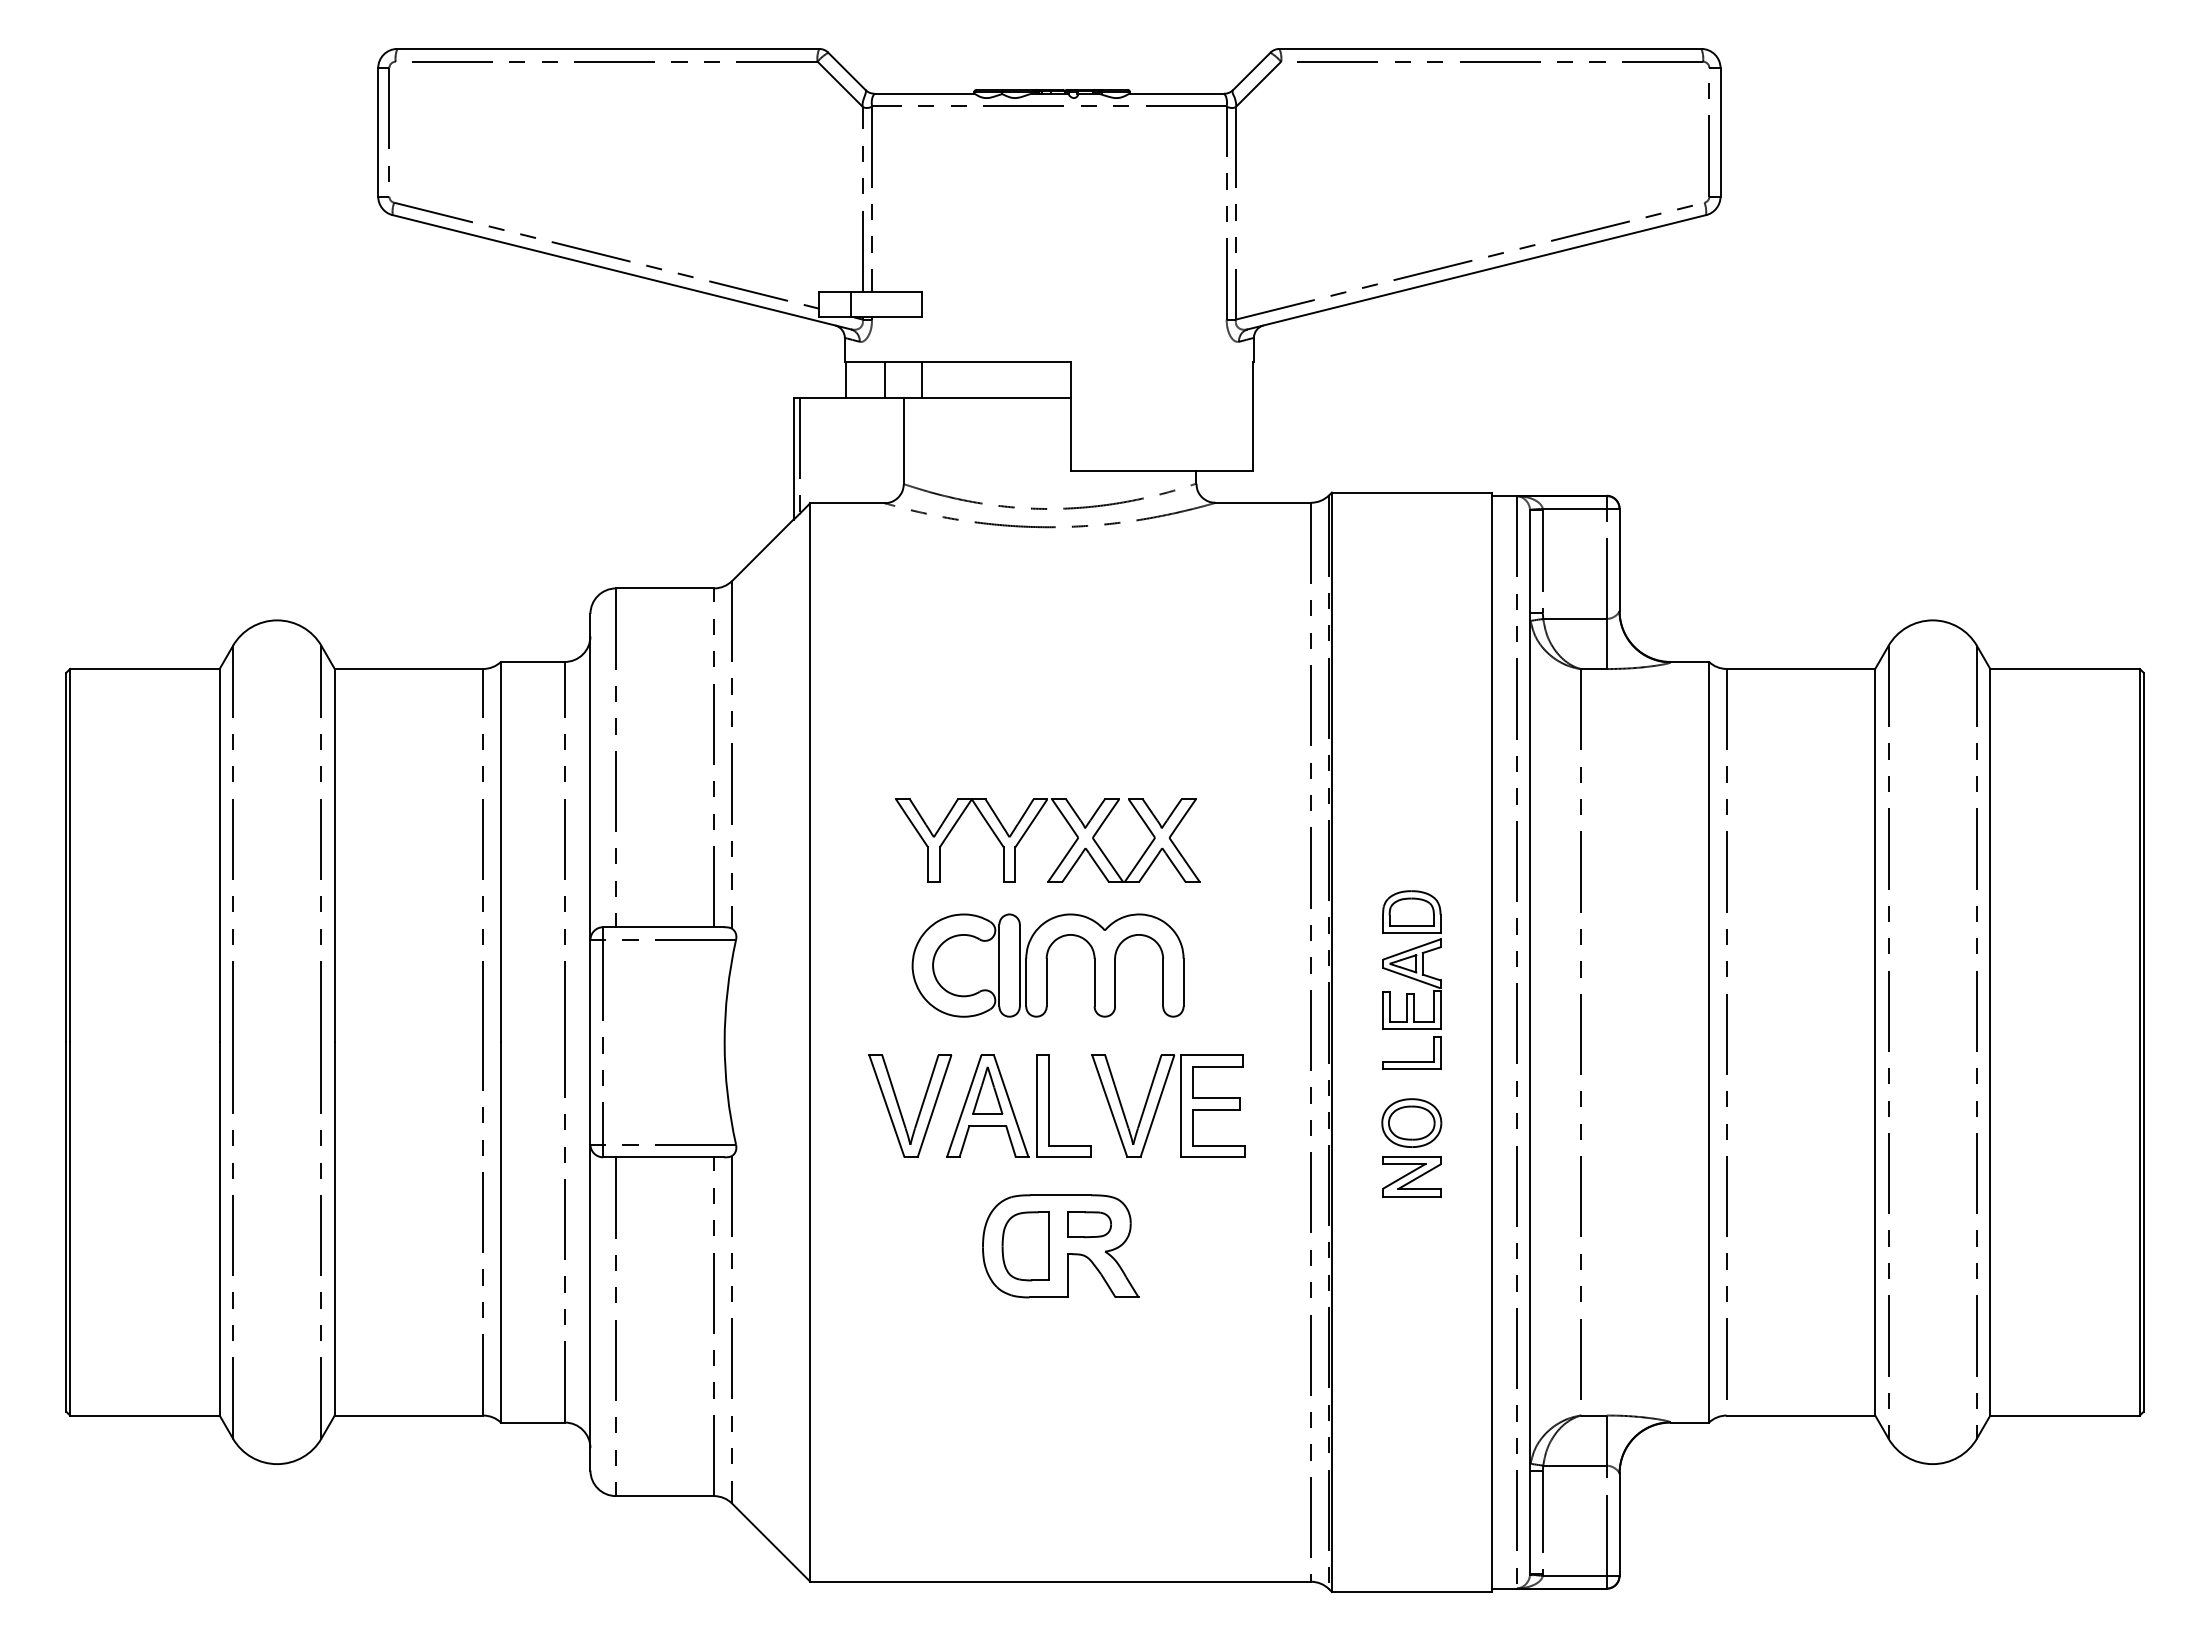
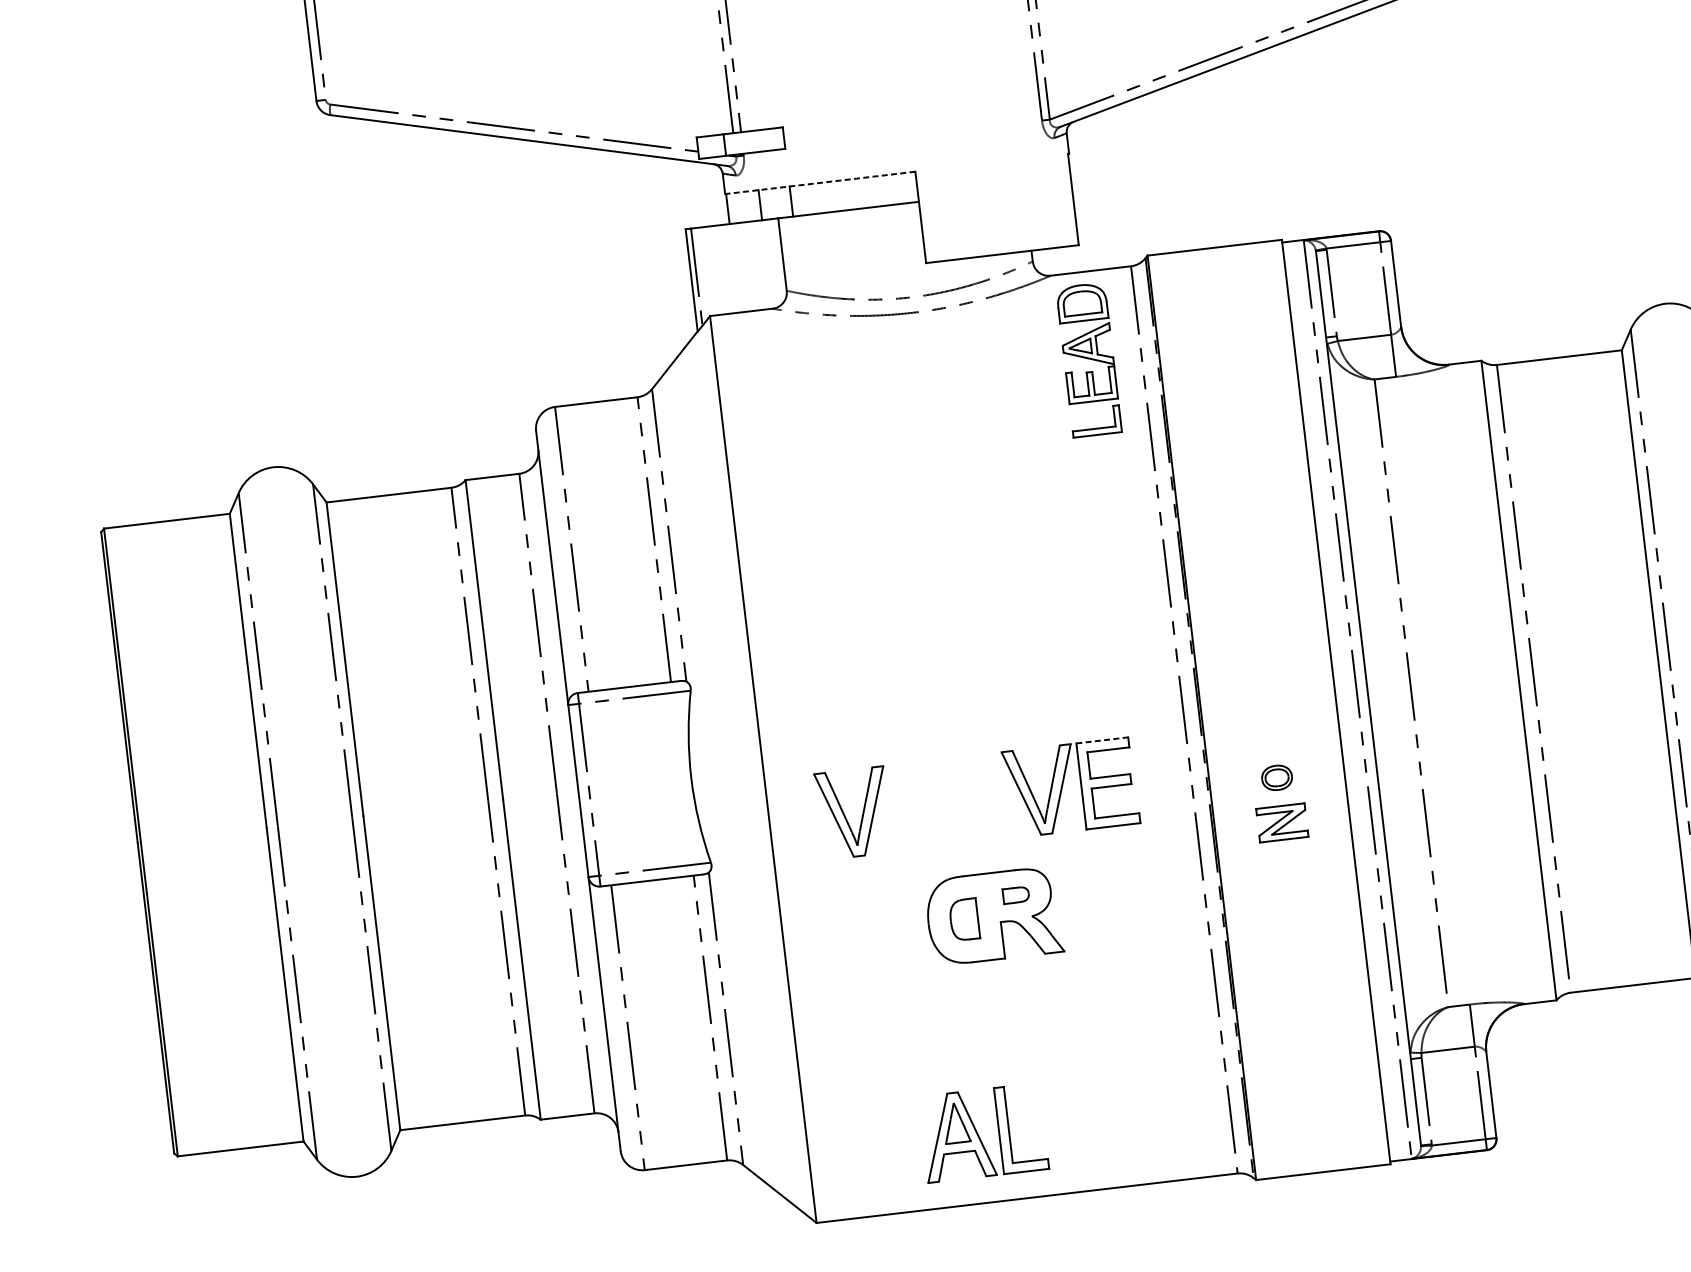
line: (957, 362) -> (819, 183), solid -> dashed
part: (1029, 828) -> (926, 567), removed
part: (1047, 965) -> (955, 681), removed
part: (1411, 979) -> (1088, 359), moved
line: (1212, 1055) -> (1102, 740), solid -> dashed
part: (1012, 1106) -> (978, 1133), moved
part: (1411, 1122) -> (1276, 777), size x0.6
part: (1089, 1224) -> (1016, 895), size x0.7
part: (1025, 1246) -> (964, 919), size x0.7

